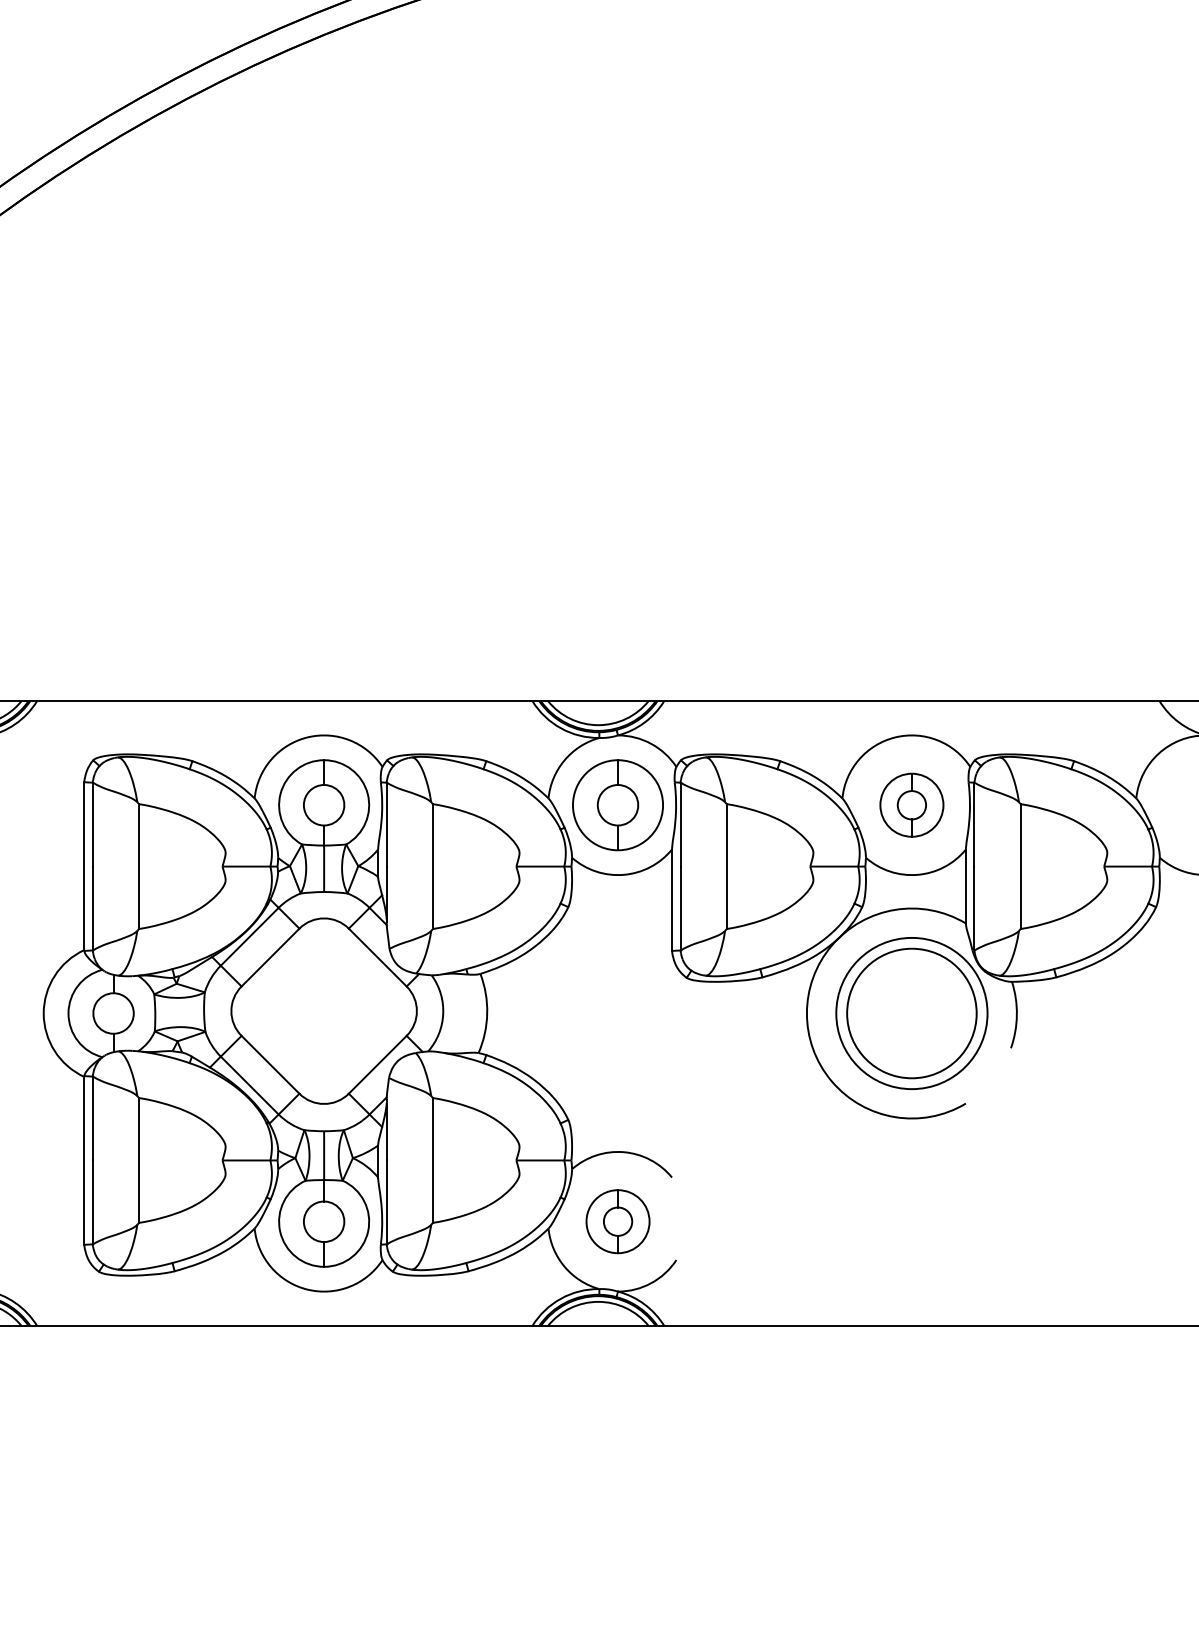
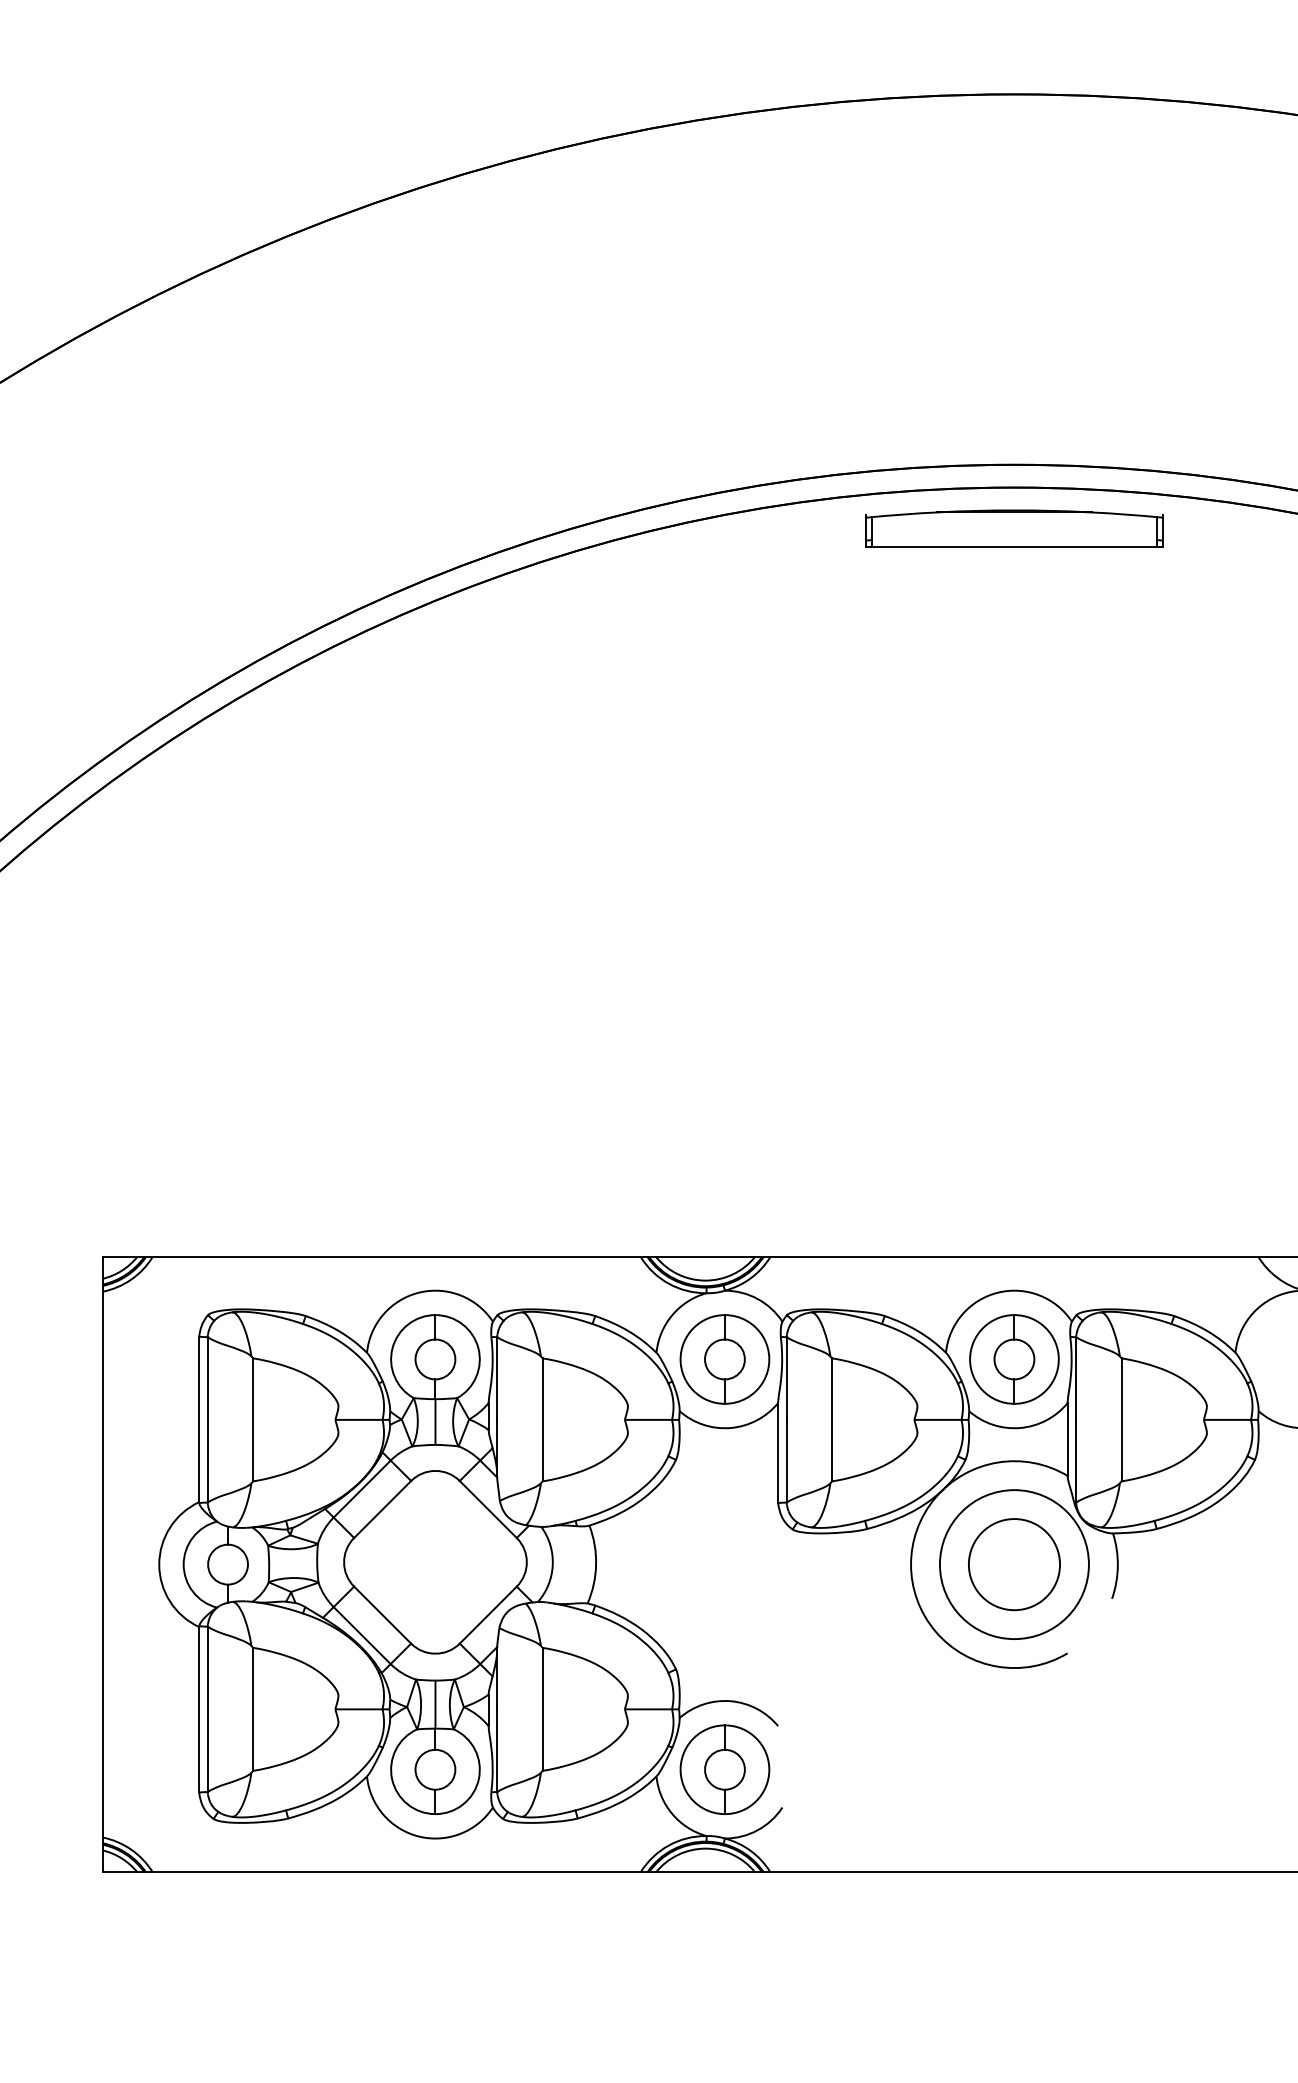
part: (911, 805) -> (1014, 1359), size x1.43
circle: (911, 1013) -> (1014, 1564), size x0.71
part: (617, 1221) -> (724, 1769), size x1.43

